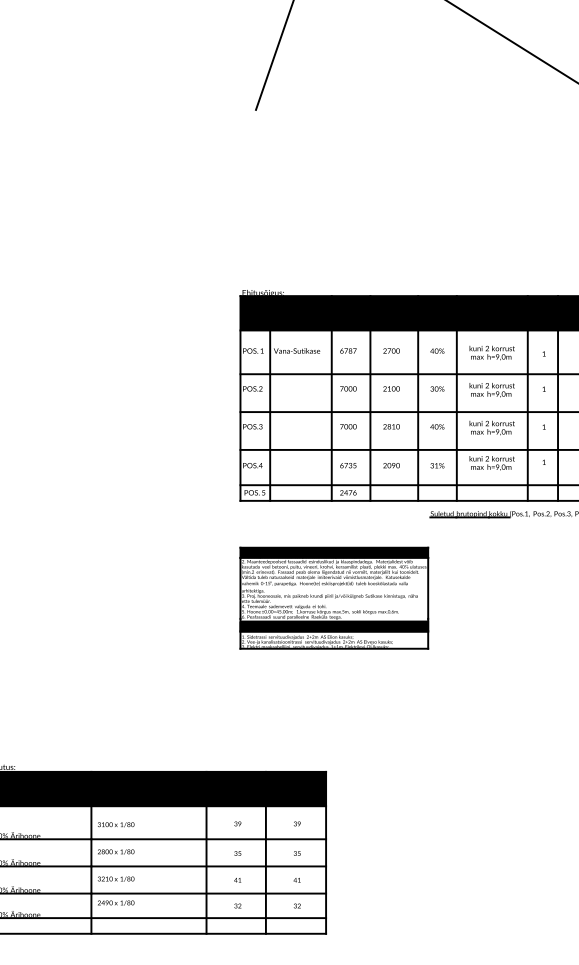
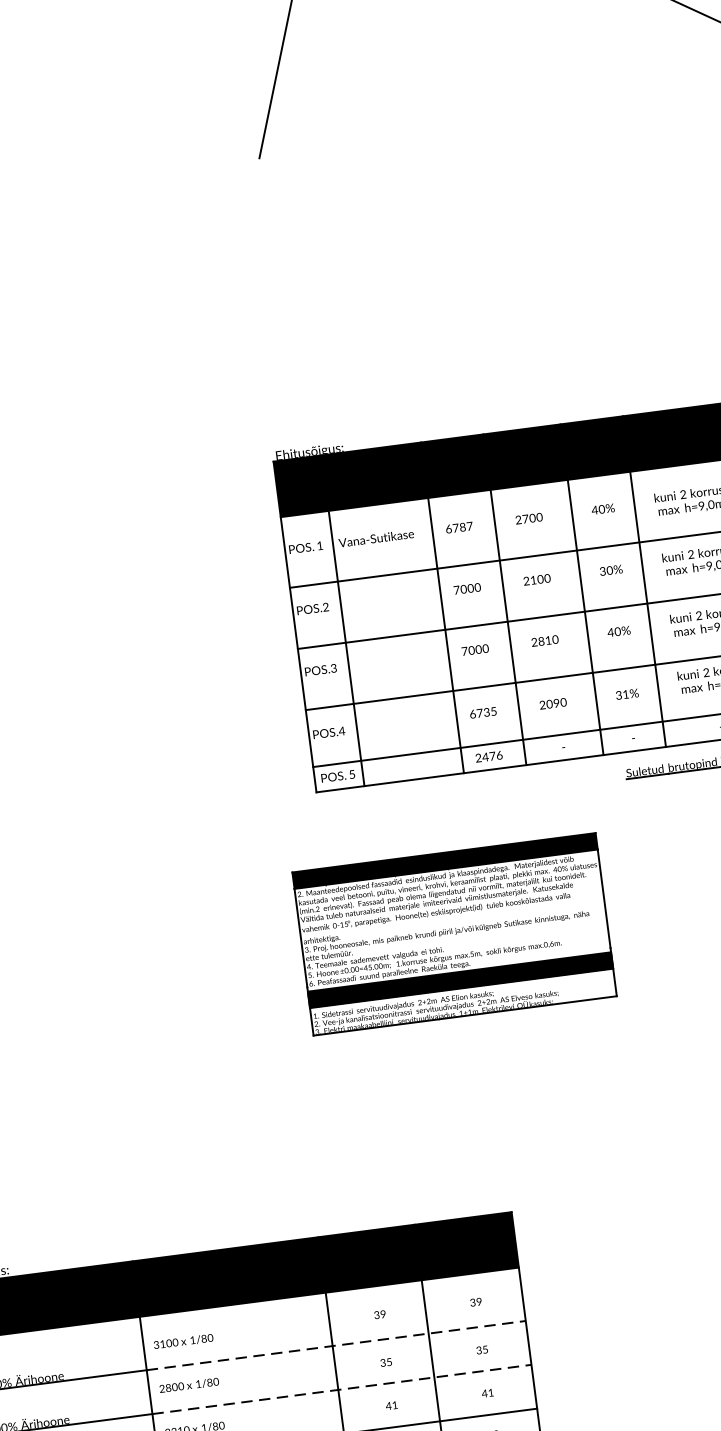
part: (334, 597) -> (454, 933), moved
line: (209, 839) -> (337, 1345), solid -> dashed
line: (209, 866) -> (343, 1389), solid -> dashed

